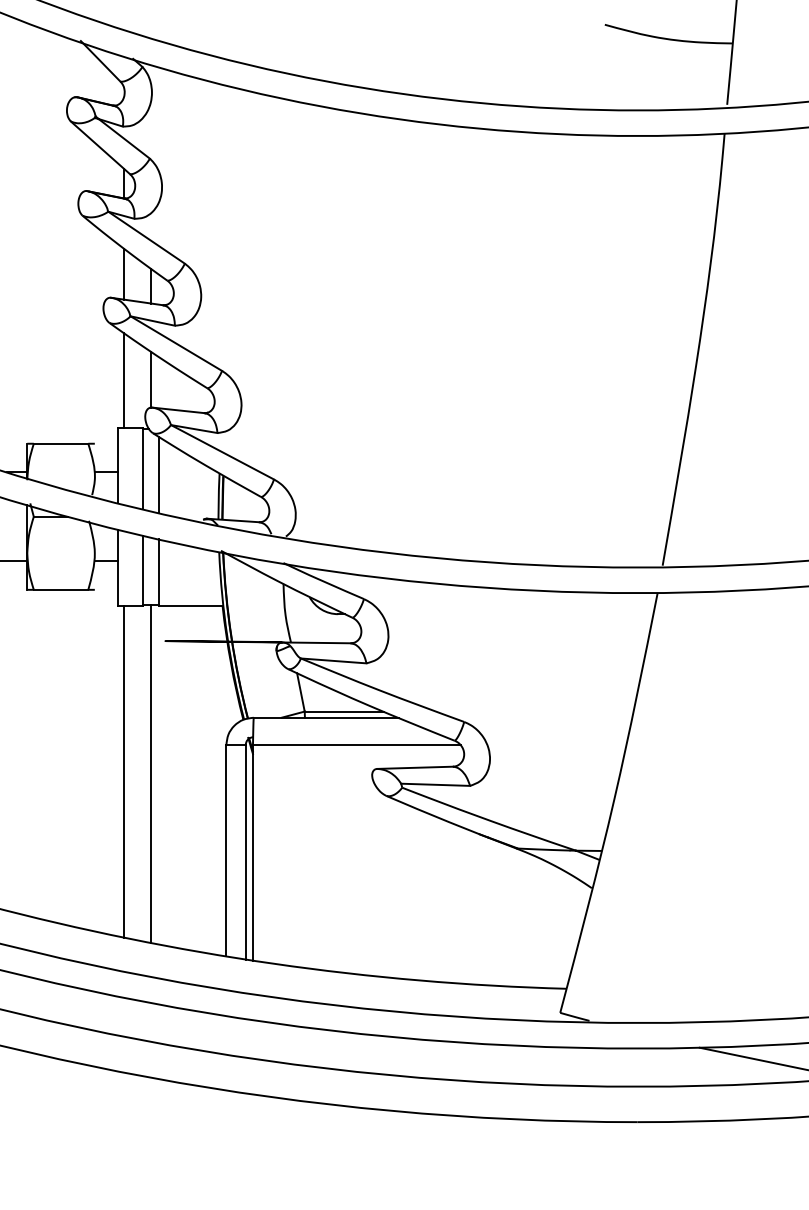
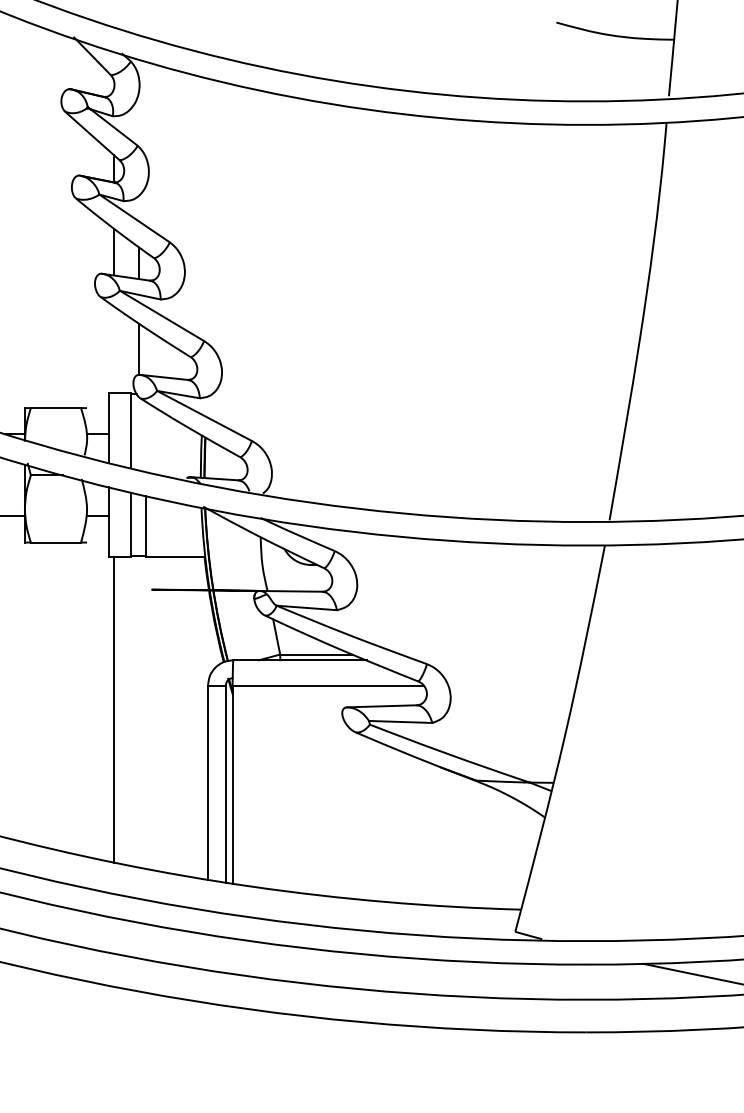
line: (123, 380) -> (113, 349), removed
line: (158, 474) -> (145, 436), removed
line: (151, 773) -> (139, 711), removed

